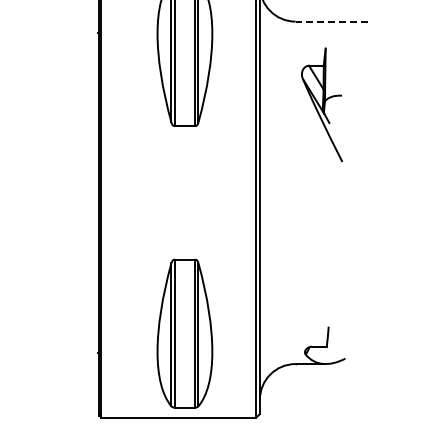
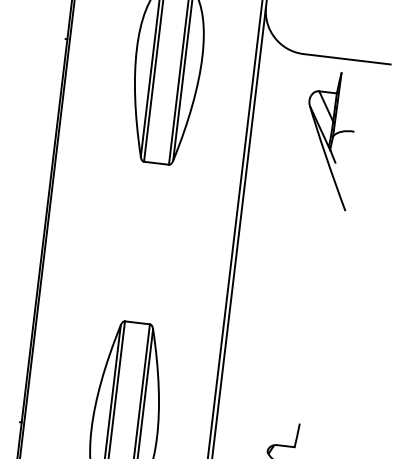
line: (331, 21) -> (346, 59), dashed -> solid
part: (322, 104) -> (329, 139), moved

